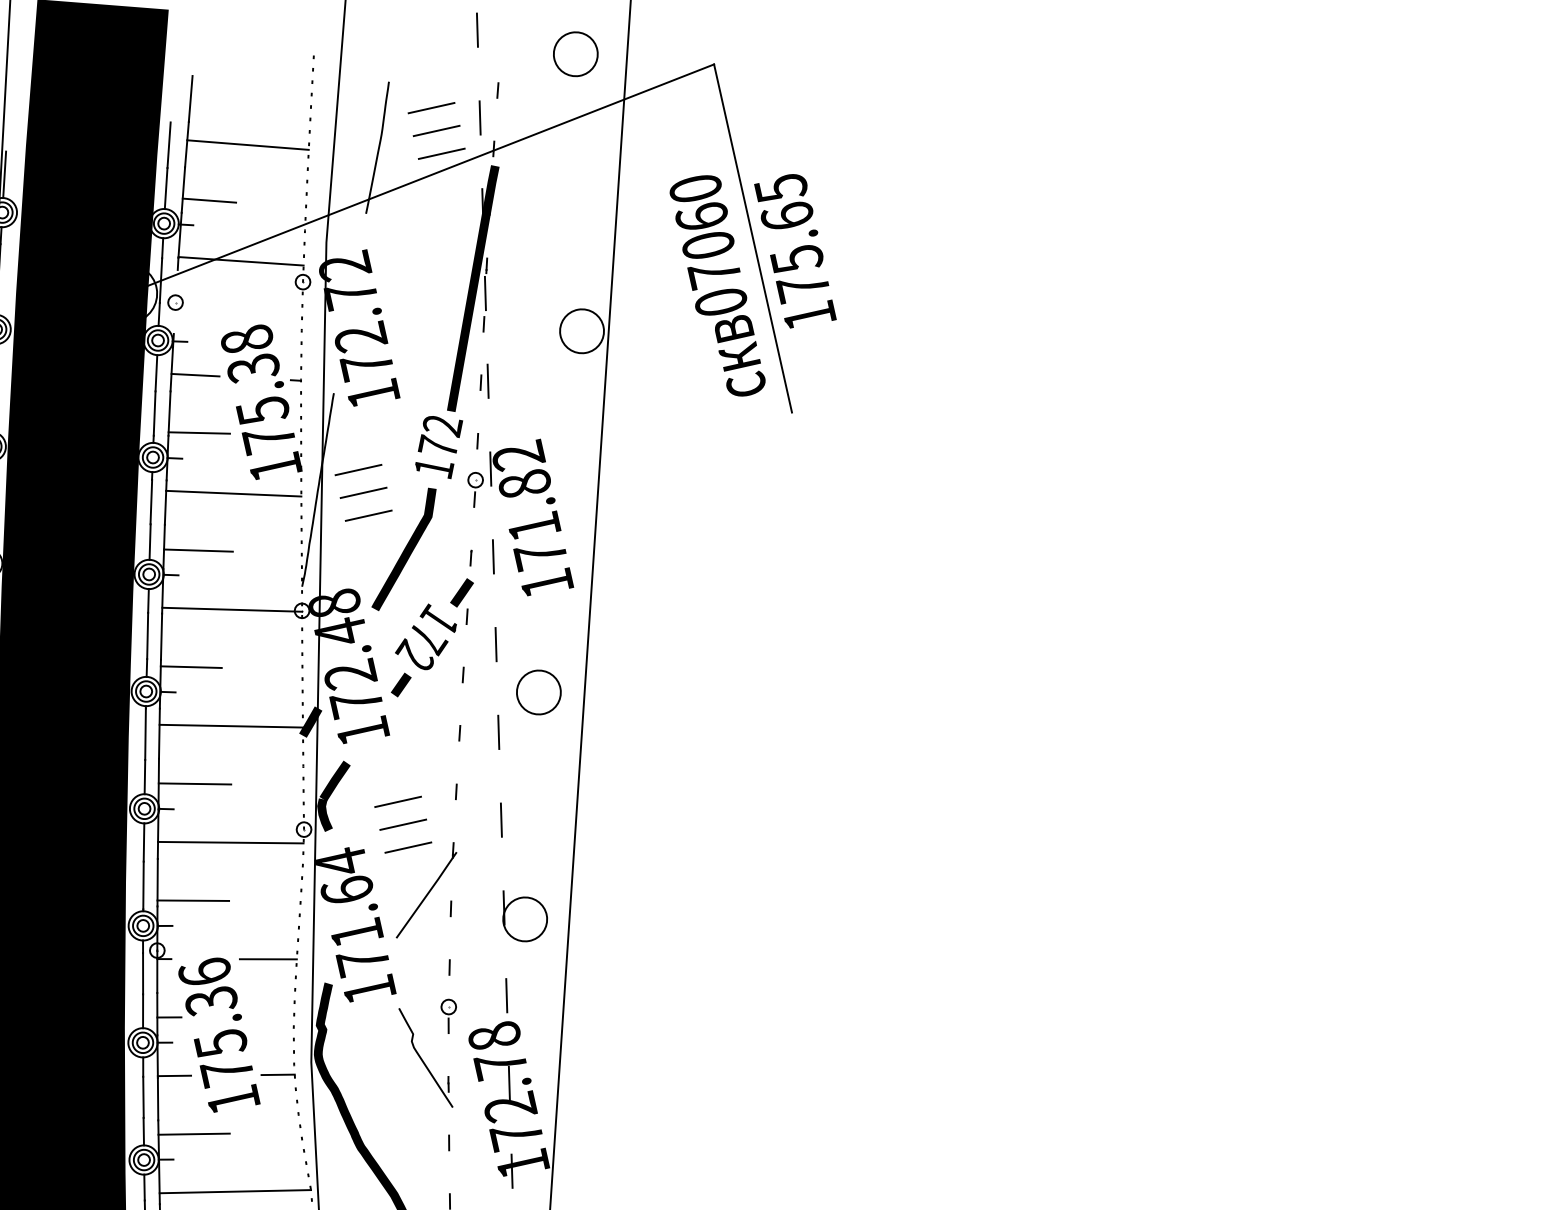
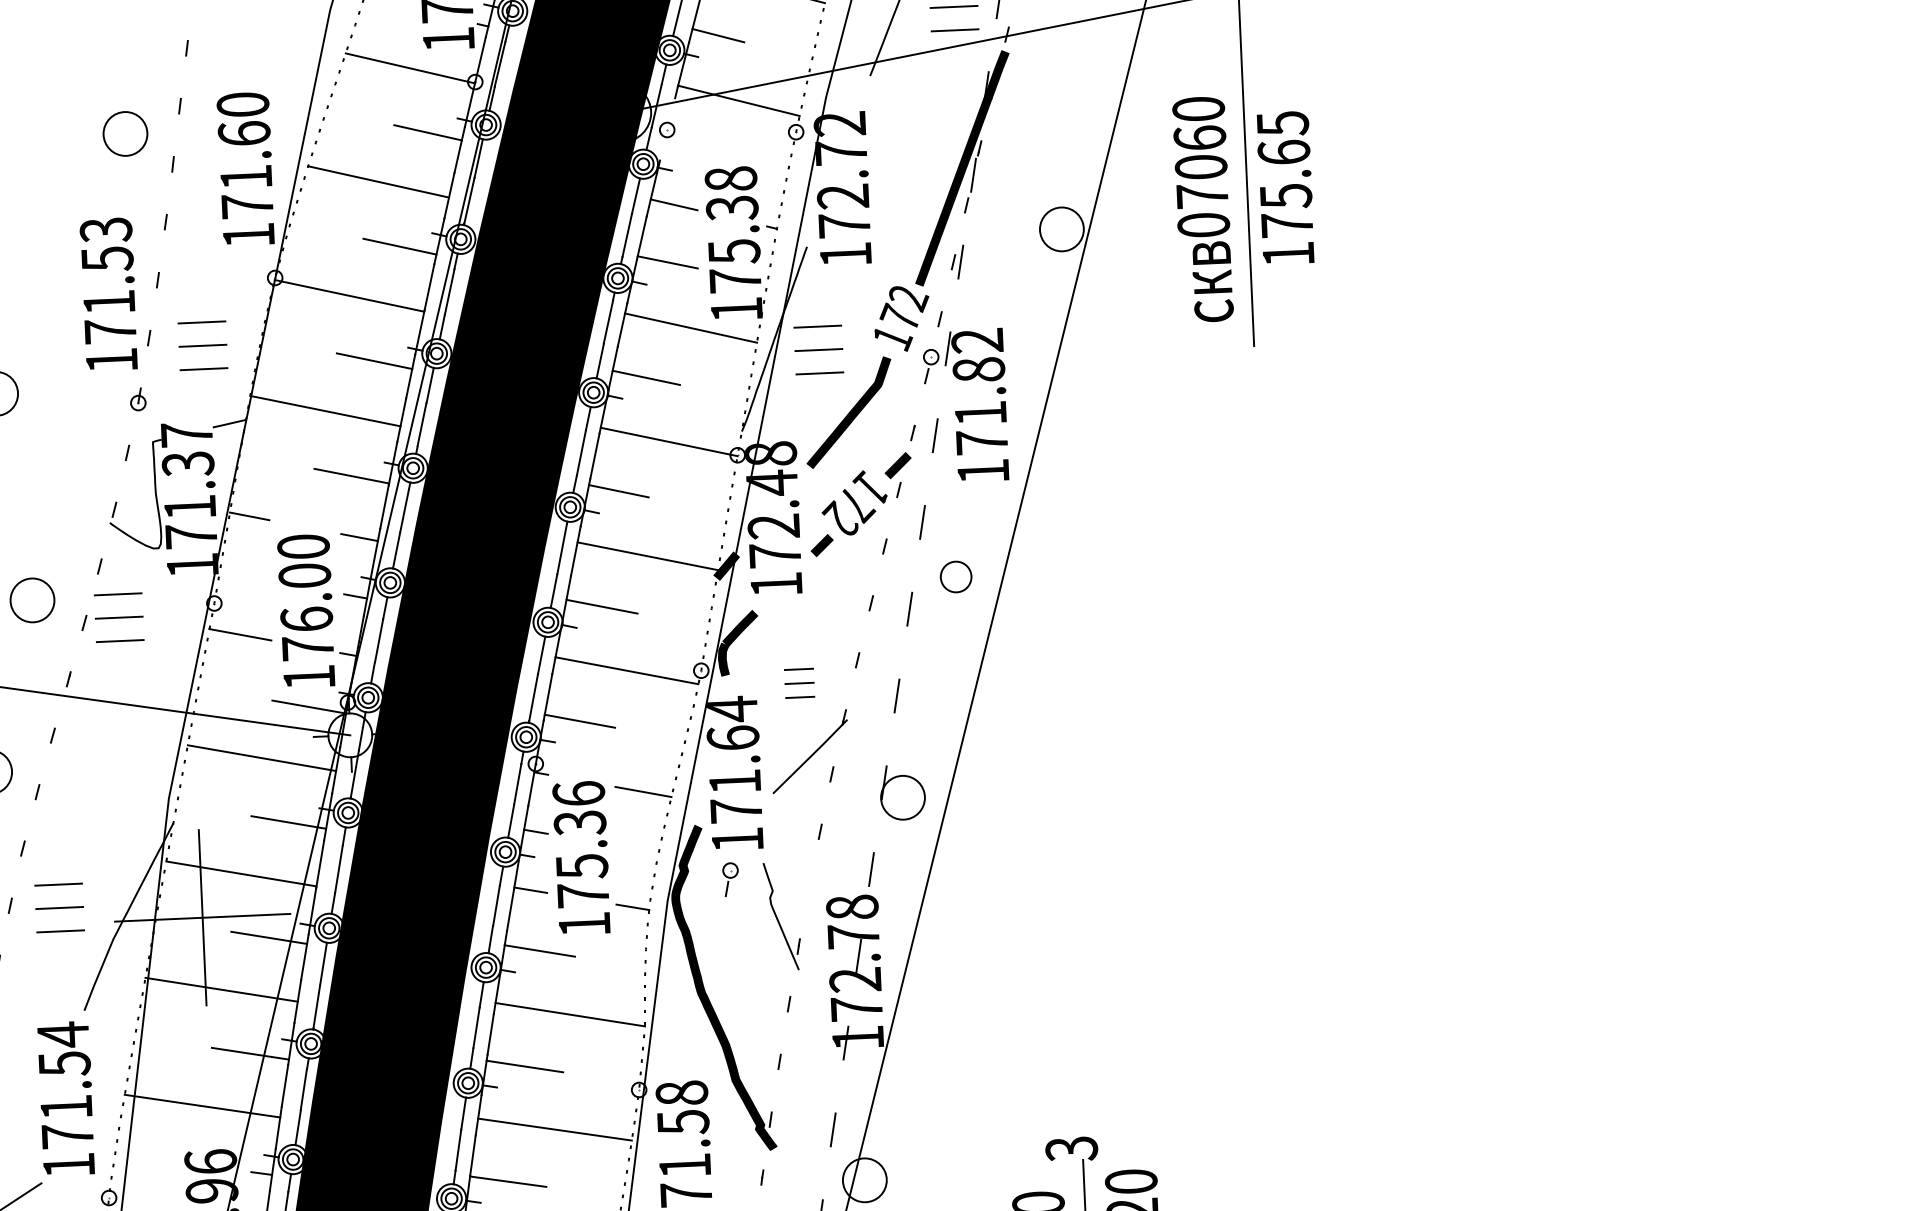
part: (538, 692) -> (955, 576), size x0.7
part: (403, 824) -> (799, 683), size x0.6
part: (450, 1015) -> (730, 879), moved

